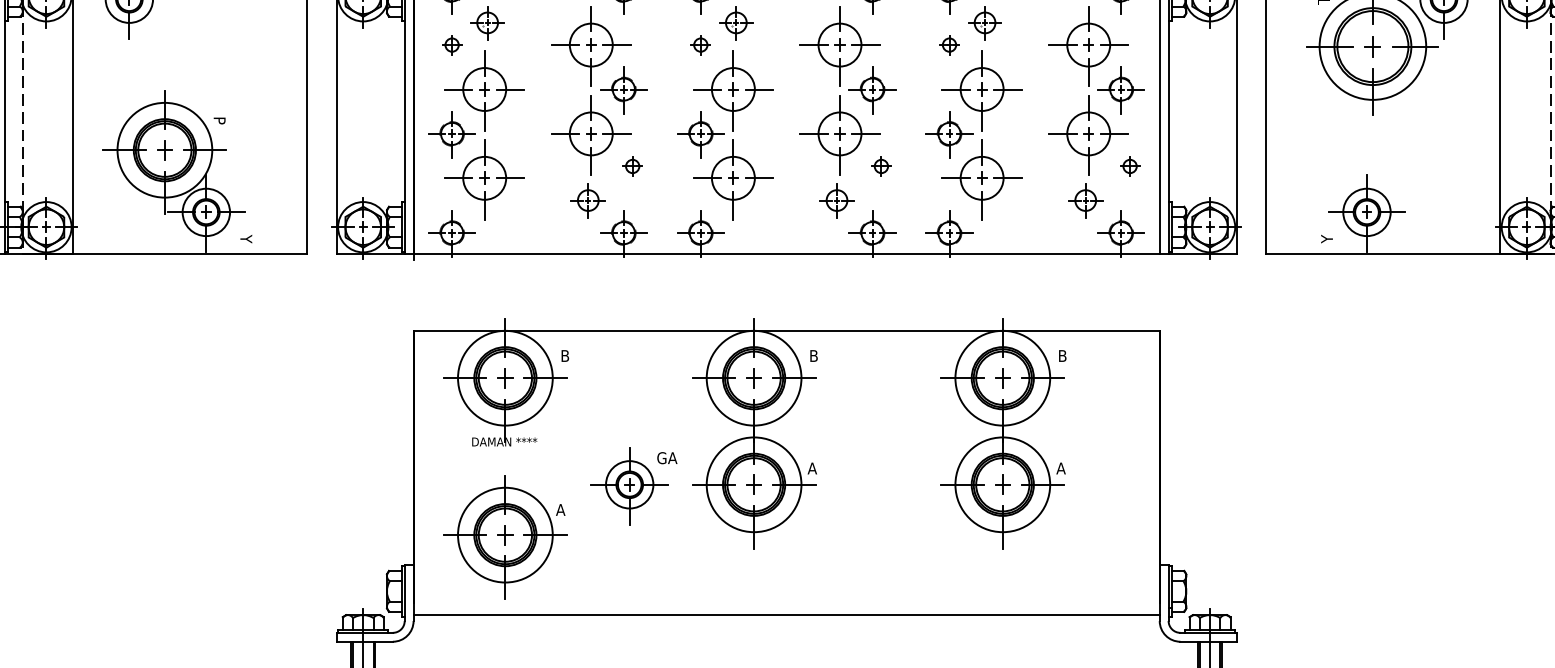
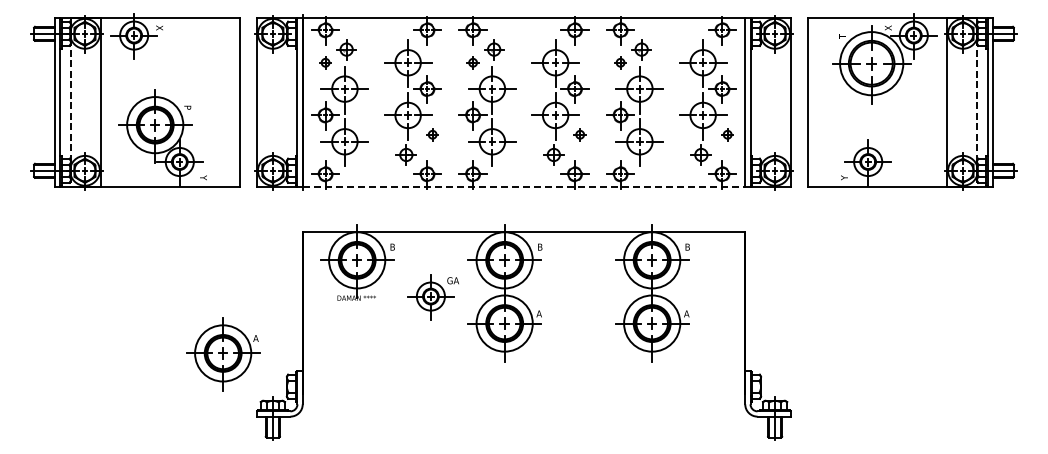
line: (787, 253) -> (524, 186), solid -> dashed
part: (632, 486) -> (432, 297), moved
part: (505, 536) -> (223, 354), moved
line: (785, 614) -> (523, 400), removed

